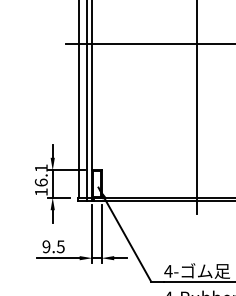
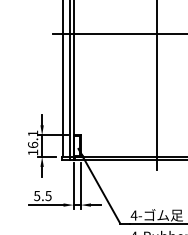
text: (46, 246) -> (37, 195), 9.5 -> 5.5

